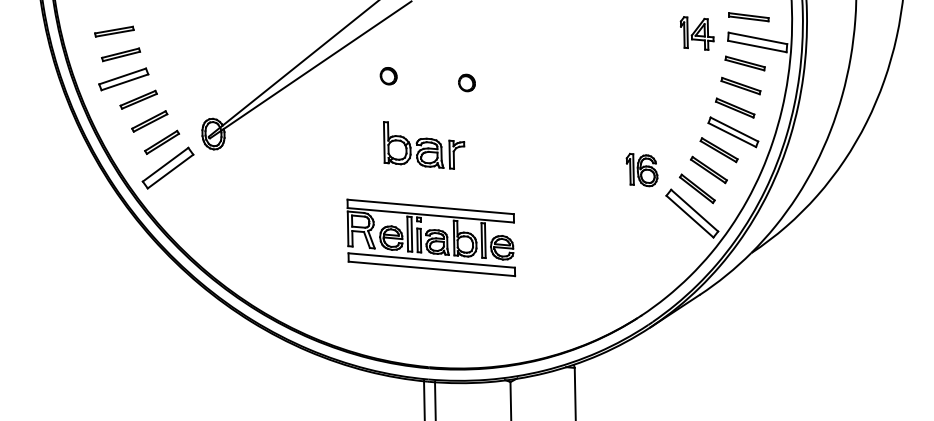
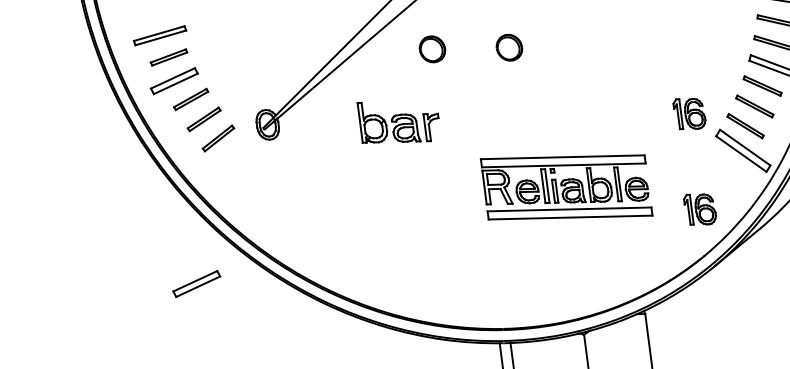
part: (114, 31) -> (160, 35), size x1.4
part: (388, 76) -> (432, 49), size x1.6
part: (466, 82) -> (508, 47), size x1.6
part: (424, 145) -> (399, 121), moved
part: (167, 167) -> (226, 162), removed
part: (431, 237) -> (566, 186), moved
part: (641, 267) -> (699, 208), added
part: (123, 287) -> (196, 284), added

